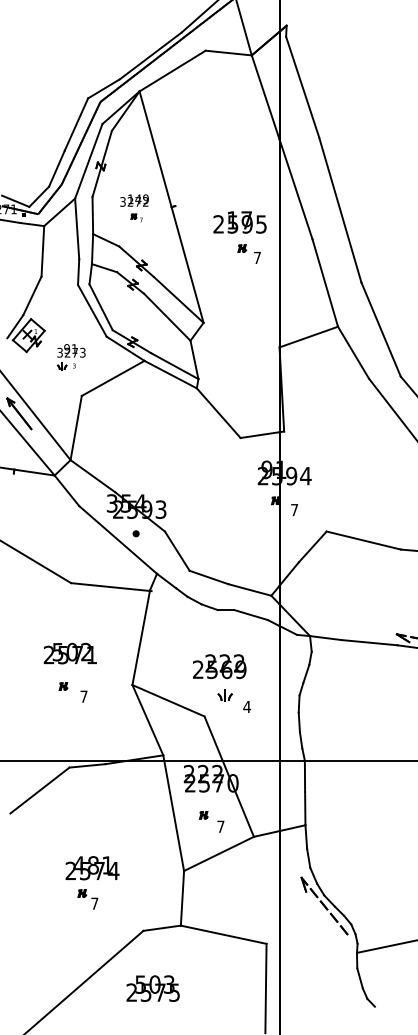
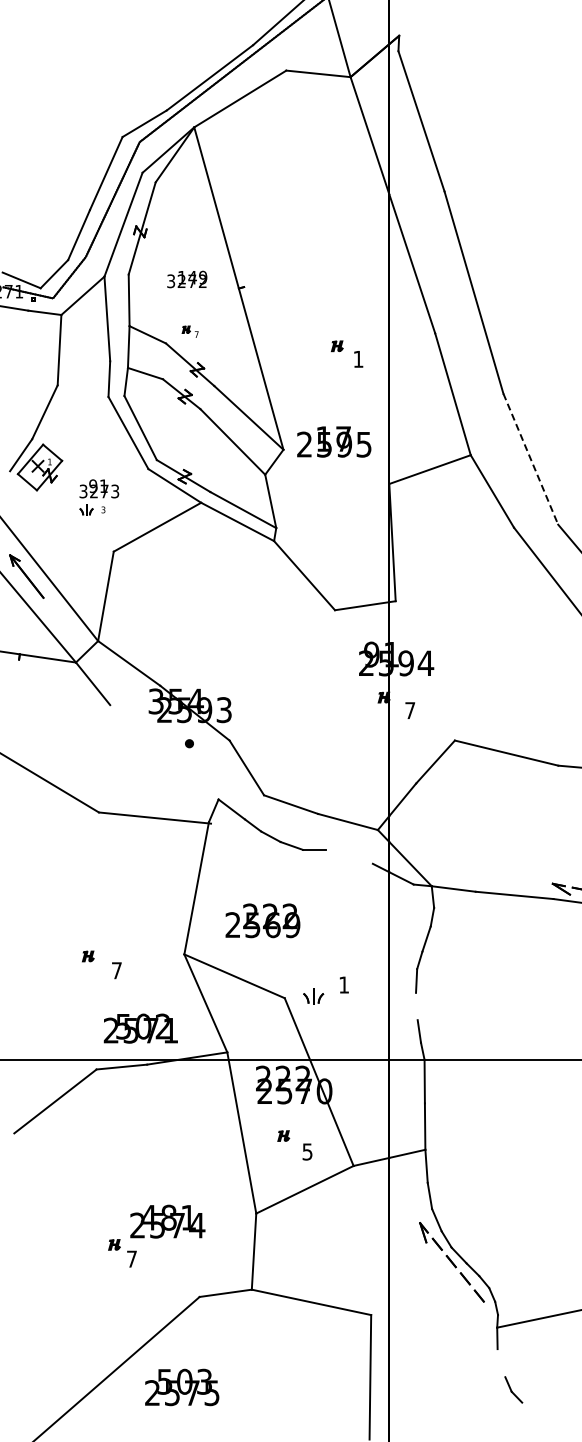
part: (136, 217) -> (189, 331), moved
text: (240, 222) -> (334, 441), moved
text: (257, 258) -> (358, 359), 7 -> 1
line: (380, 329) -> (530, 459), solid -> dashed
line: (118, 540) -> (164, 752), removed
line: (250, 614) -> (349, 856), removed
text: (70, 653) -> (140, 1028), moved
text: (219, 666) -> (262, 920), moved
part: (225, 695) -> (313, 996), moved
text: (246, 706) -> (343, 984), 4 -> 1
line: (299, 722) -> (416, 1006), removed
text: (220, 826) -> (307, 1151), 7 -> 5
text: (92, 868) -> (167, 1221), moved
line: (360, 978) -> (501, 1363), removed
text: (153, 988) -> (182, 1387), moved

